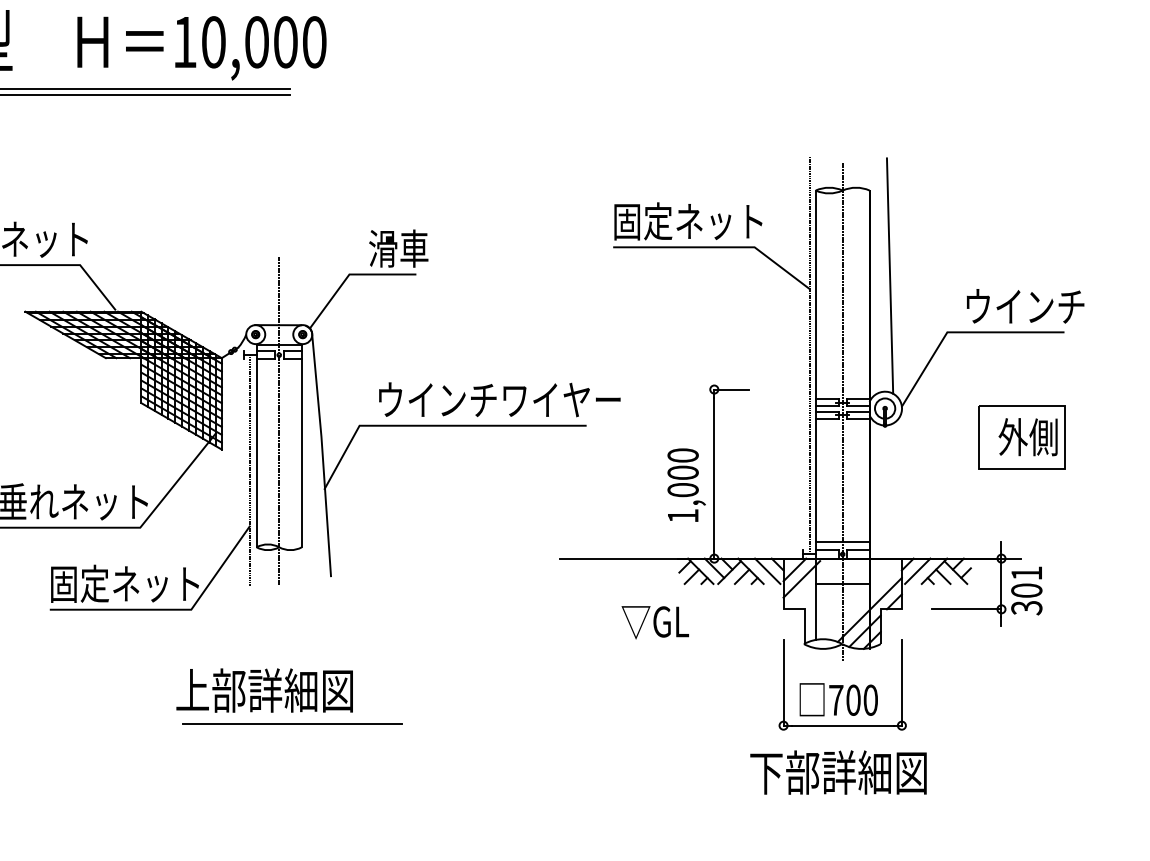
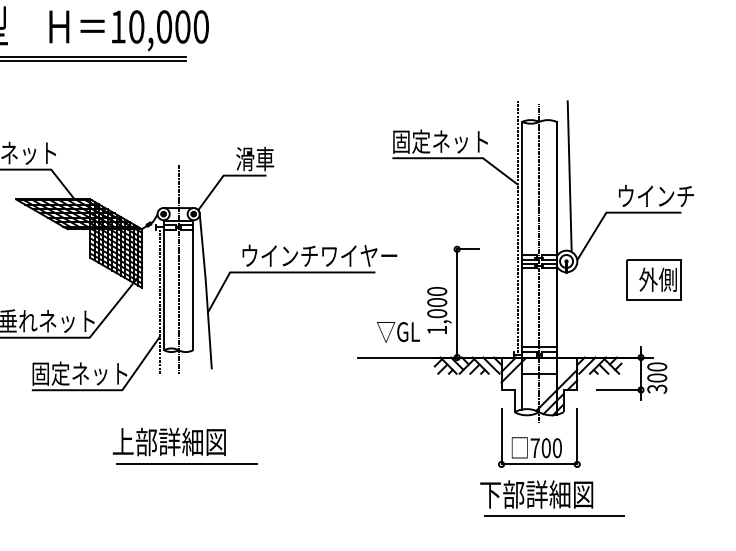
text: (1027, 572) -> (657, 366), 301 -> 300
text: (655, 622) -> (398, 332), moved
line: (866, 806) -> (554, 516), added

